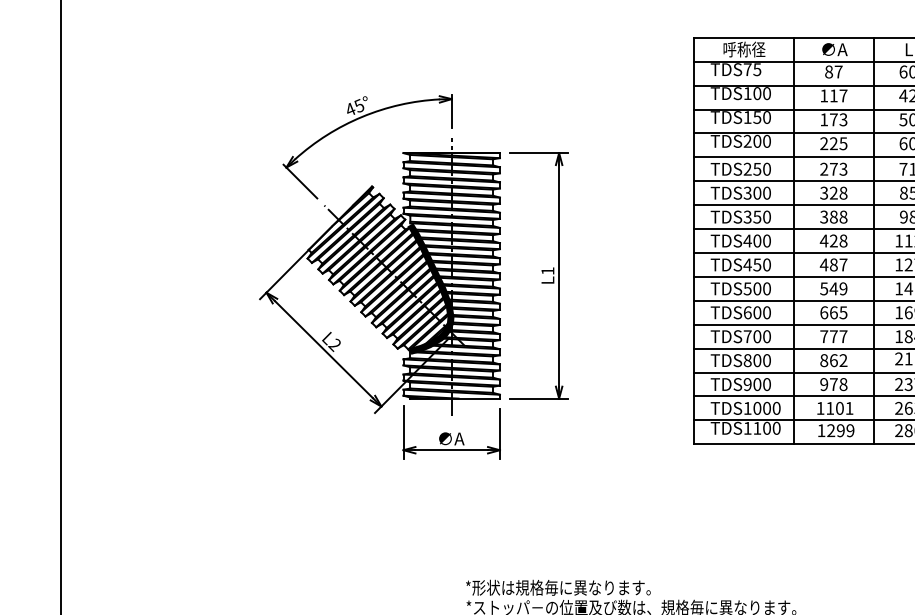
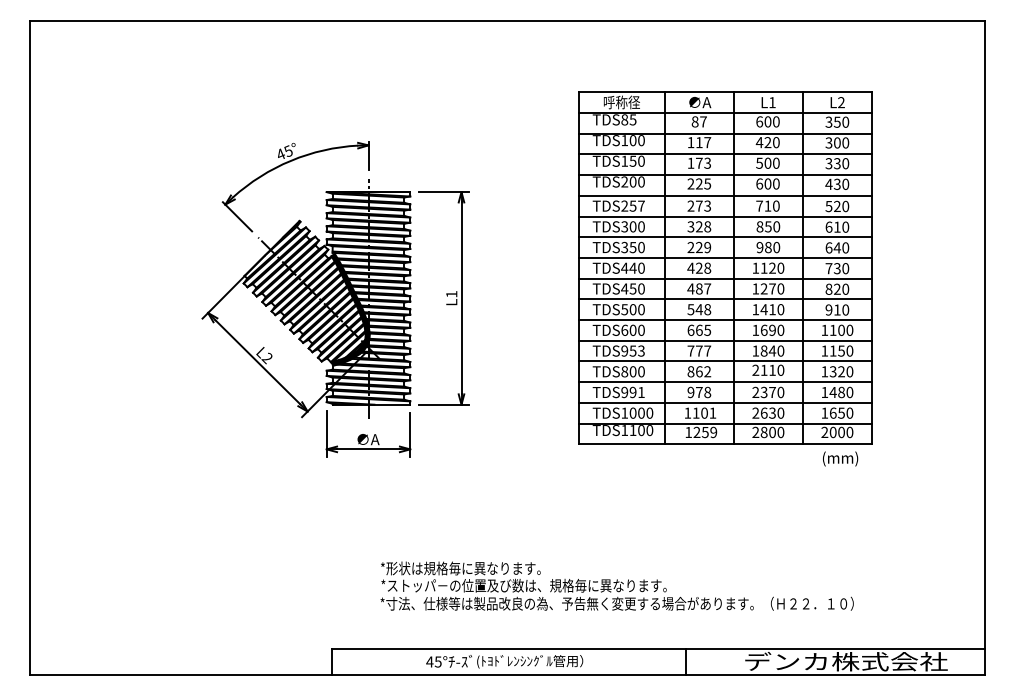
text: (747, 69) -> (624, 119), TDS75 -> TDS85
text: (767, 168) -> (641, 205), TDS250 -> TDS257
text: (834, 217) -> (699, 247), 388 -> 229
text: (756, 240) -> (632, 267), TDS400 -> TDS440
text: (843, 288) -> (707, 309), 549 -> 548
text: (756, 336) -> (632, 350), TDS700 -> TDS953
text: (761, 384) -> (636, 392), TDS900 -> TDS991
text: (839, 429) -> (704, 431), 1299 -> 1259

